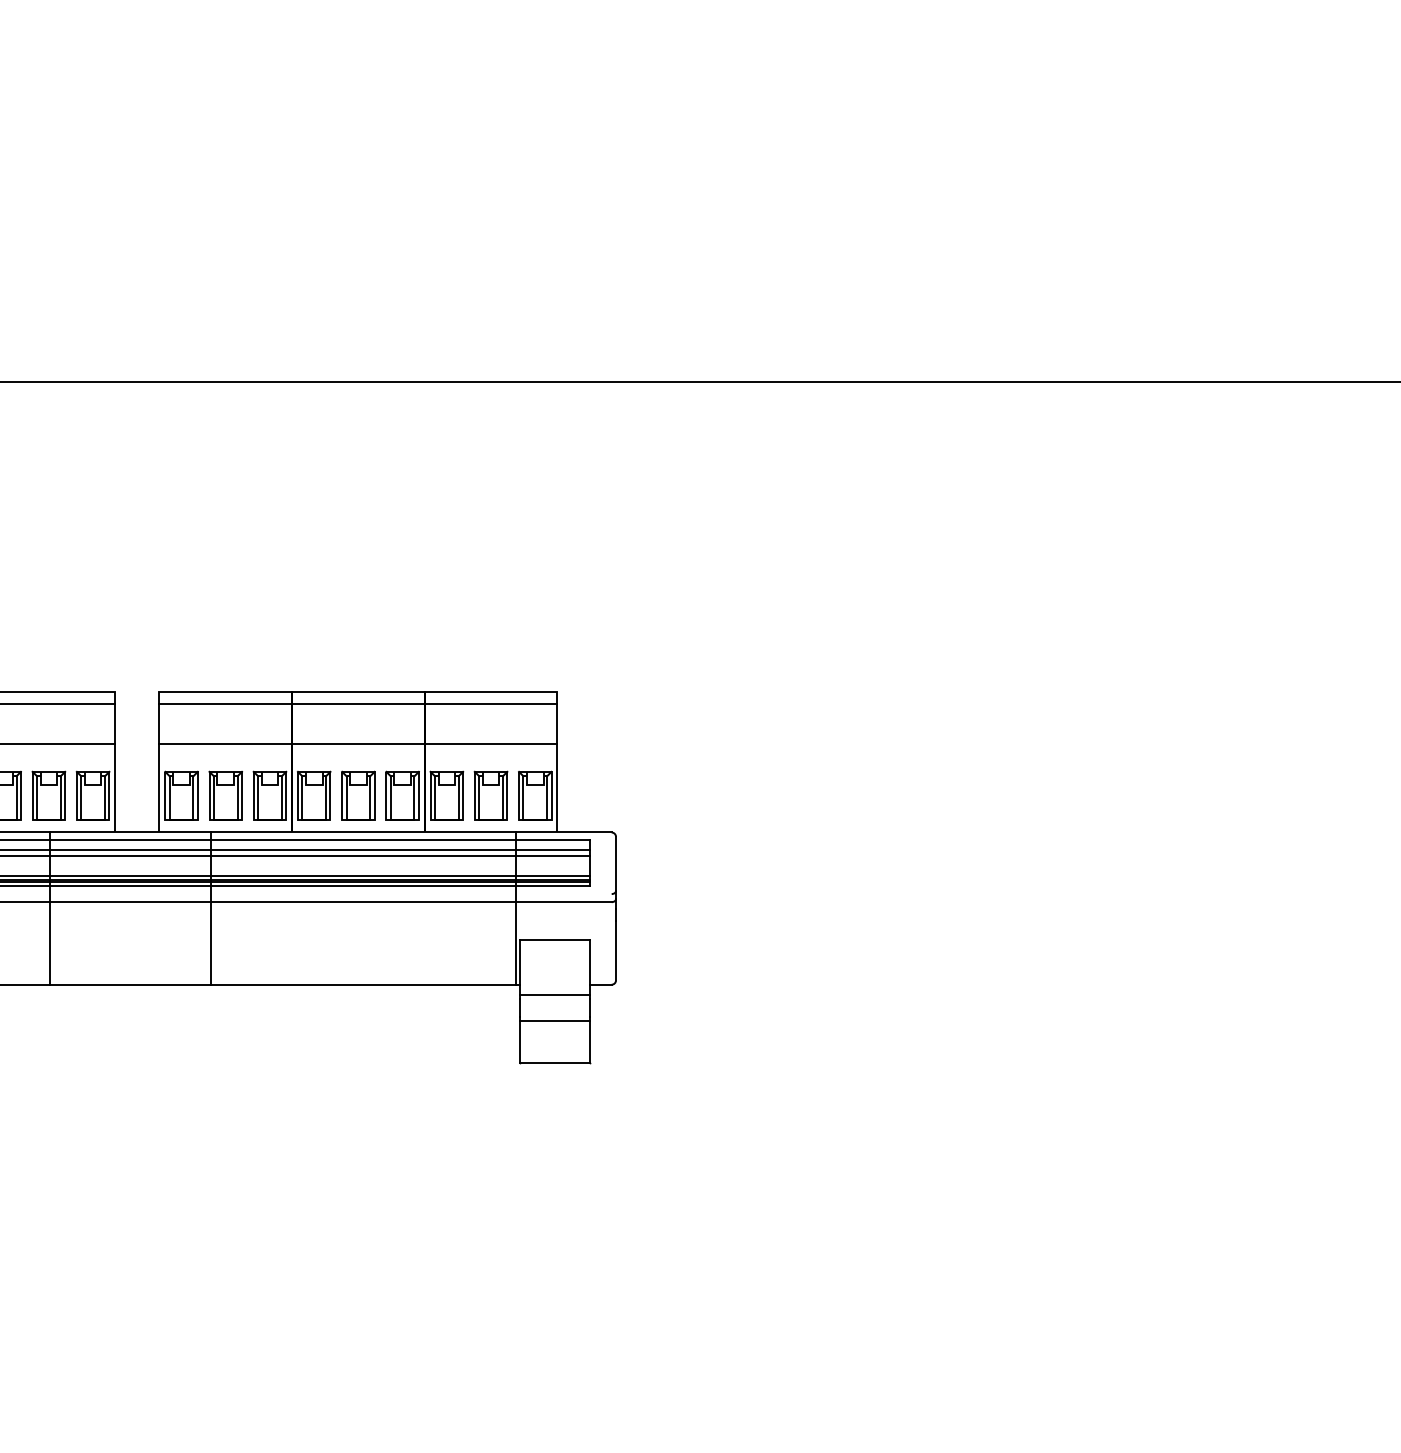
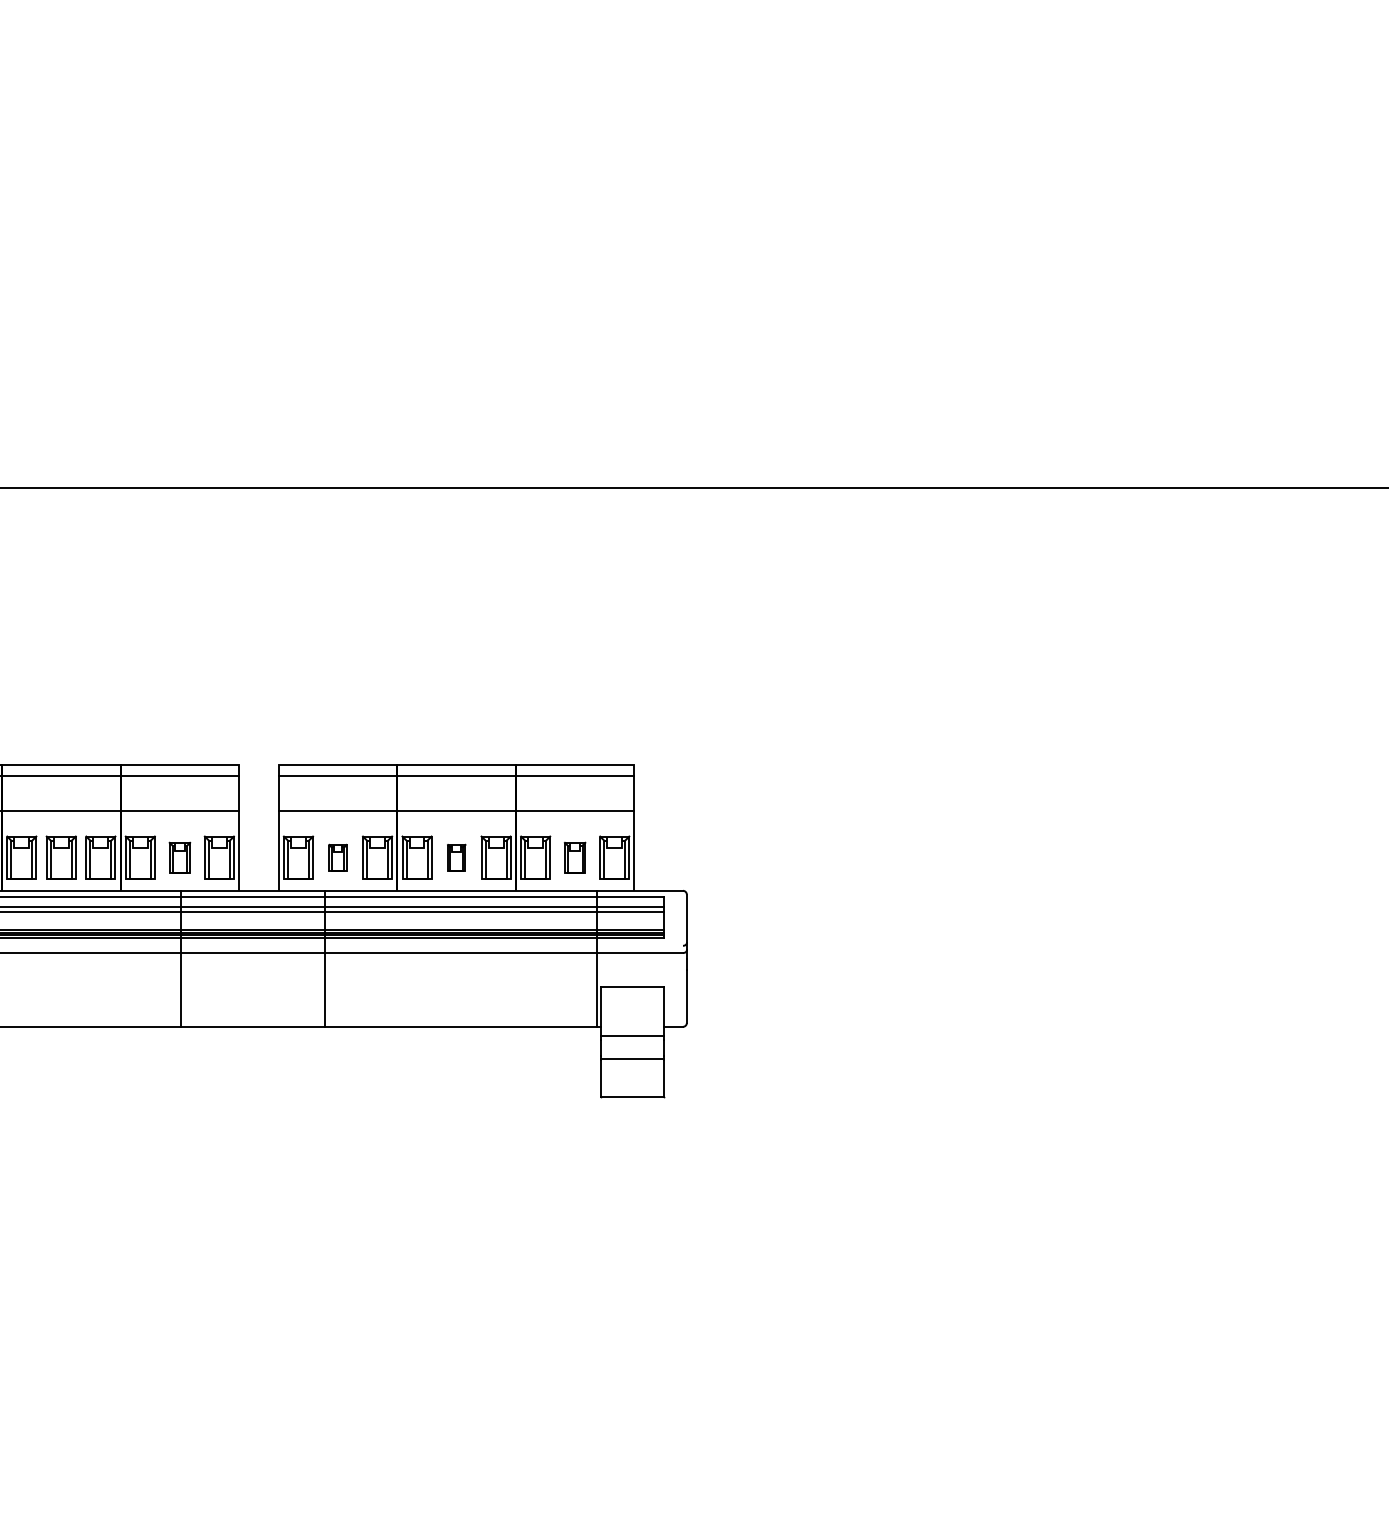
part: (48, 795) -> (179, 857), size x0.7
part: (225, 795) -> (337, 857), size x0.6
part: (358, 795) -> (456, 857), size x0.6
part: (490, 795) -> (574, 857), size x0.7

